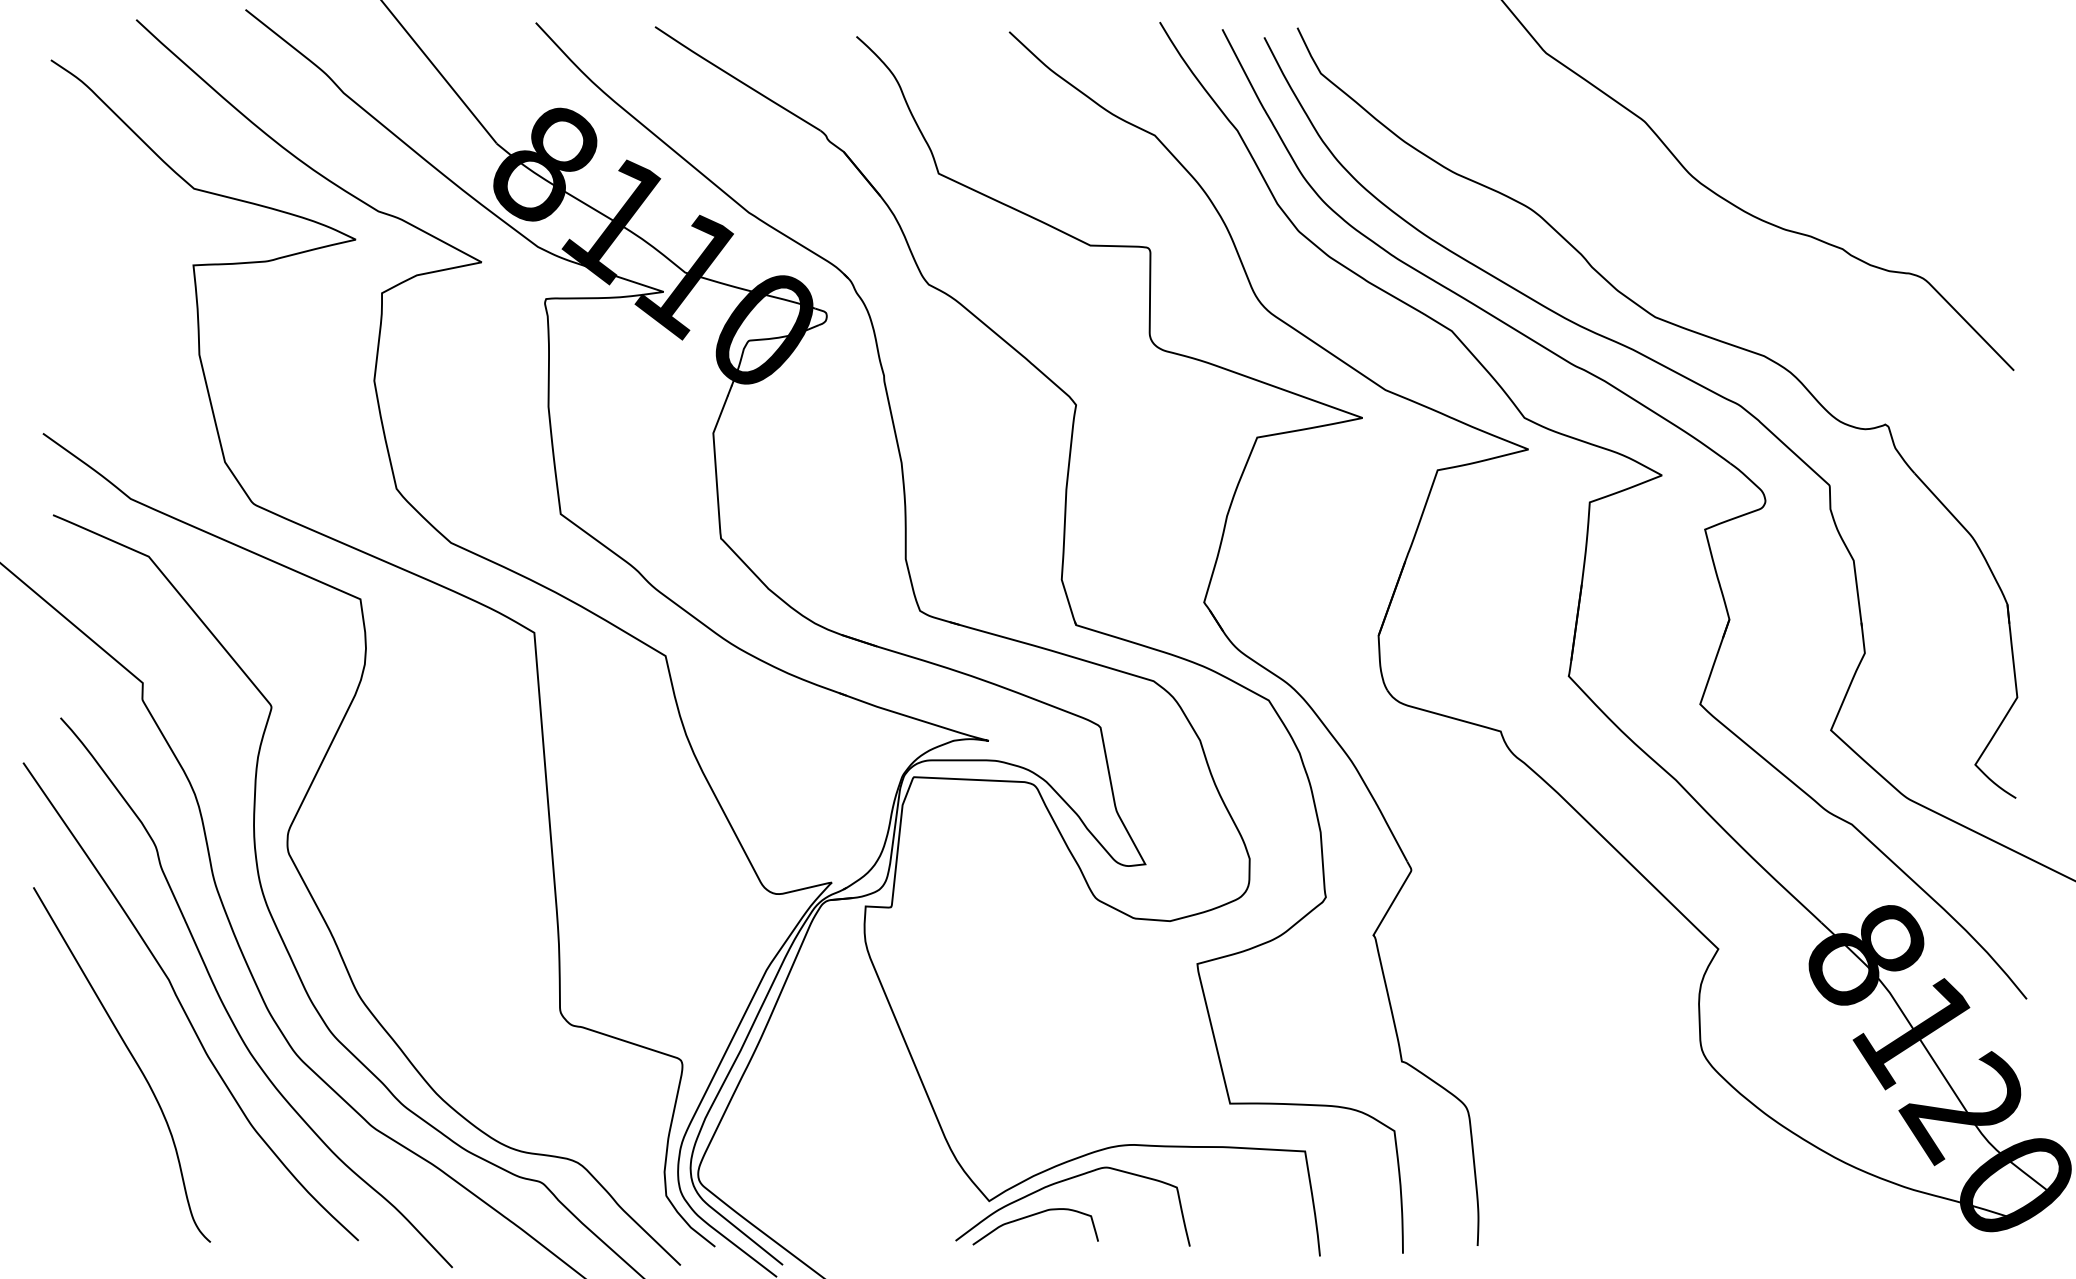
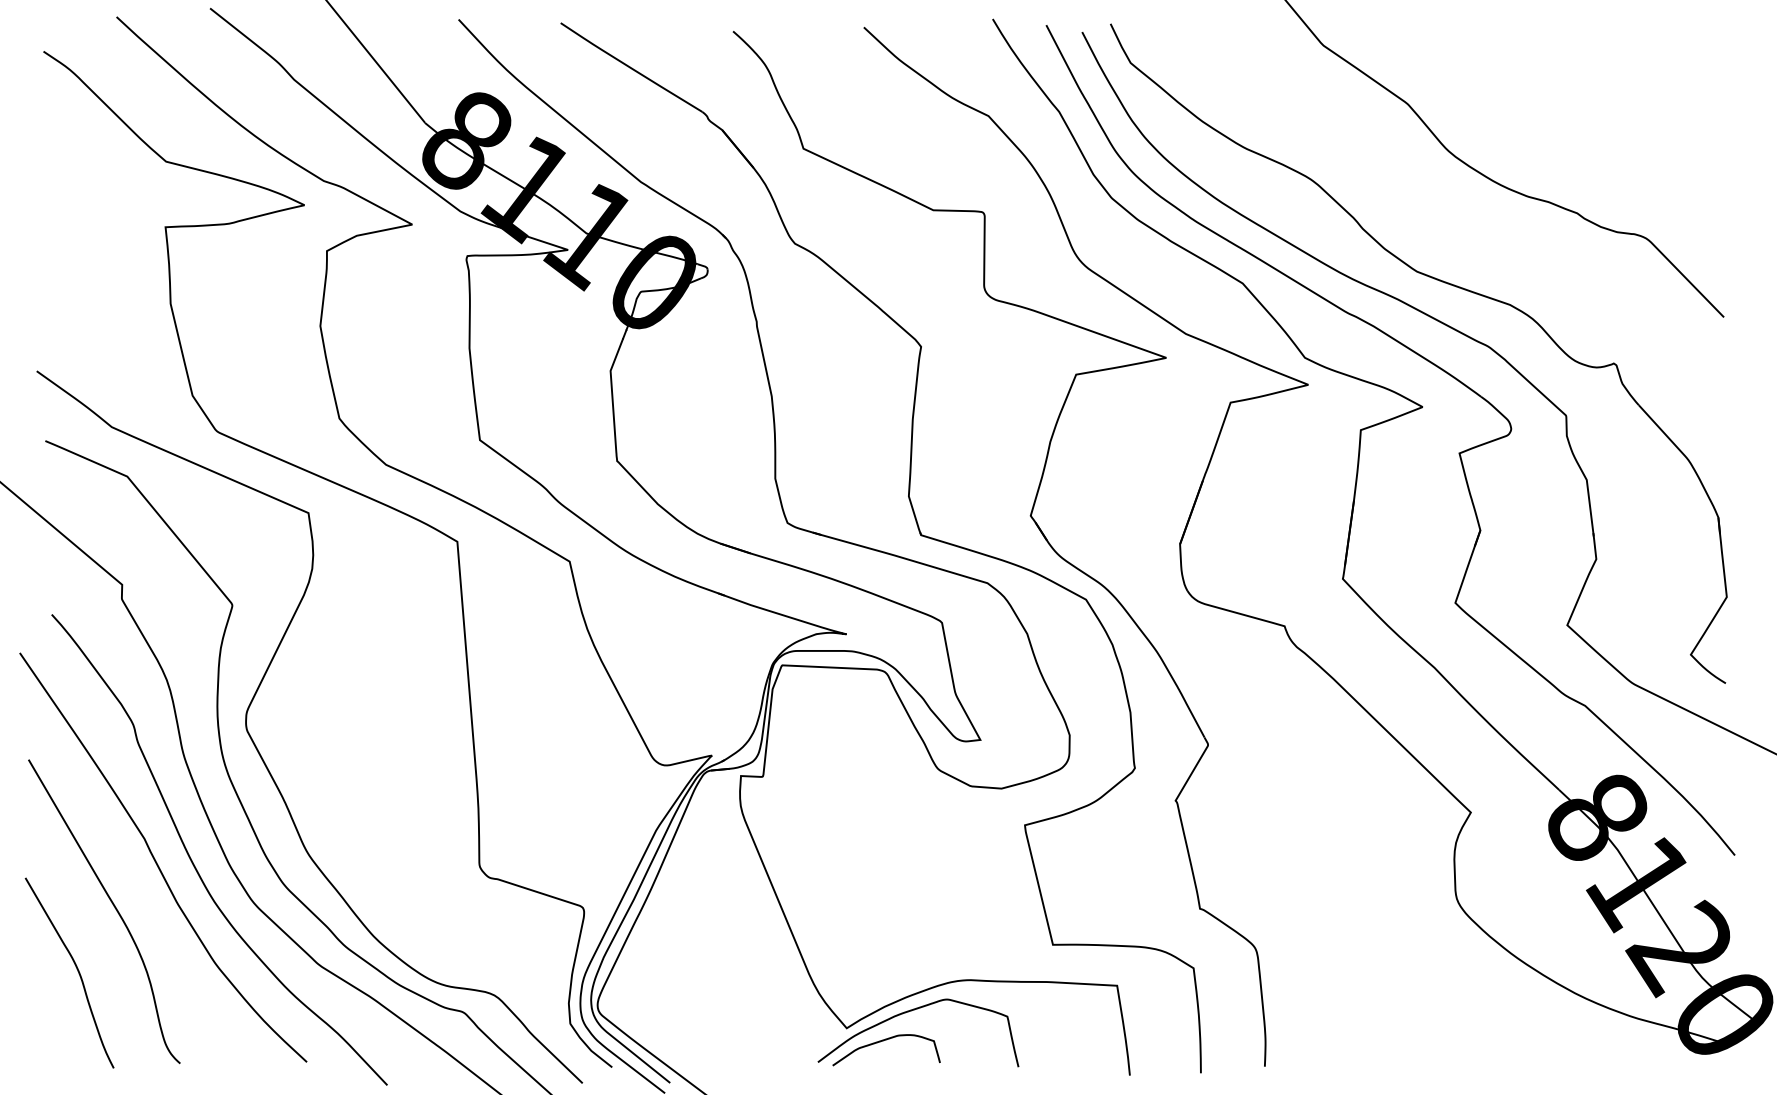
curve: (89, 1132) -> (76, 969), added

